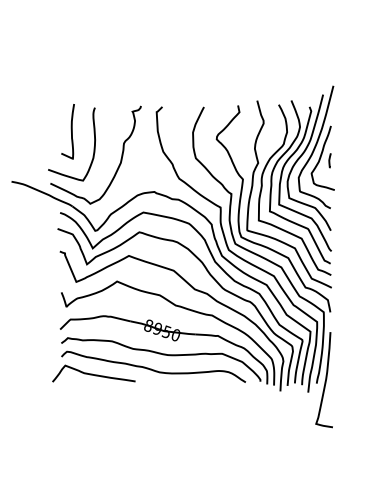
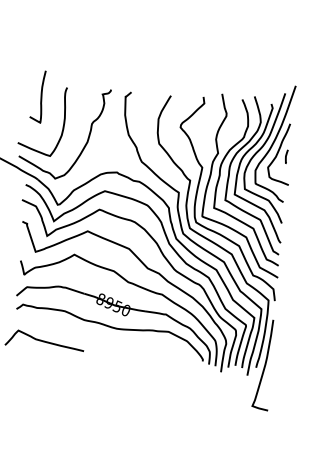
curve: (70, 130) -> (40, 95), moved
curve: (151, 368) -> (100, 340), removed

